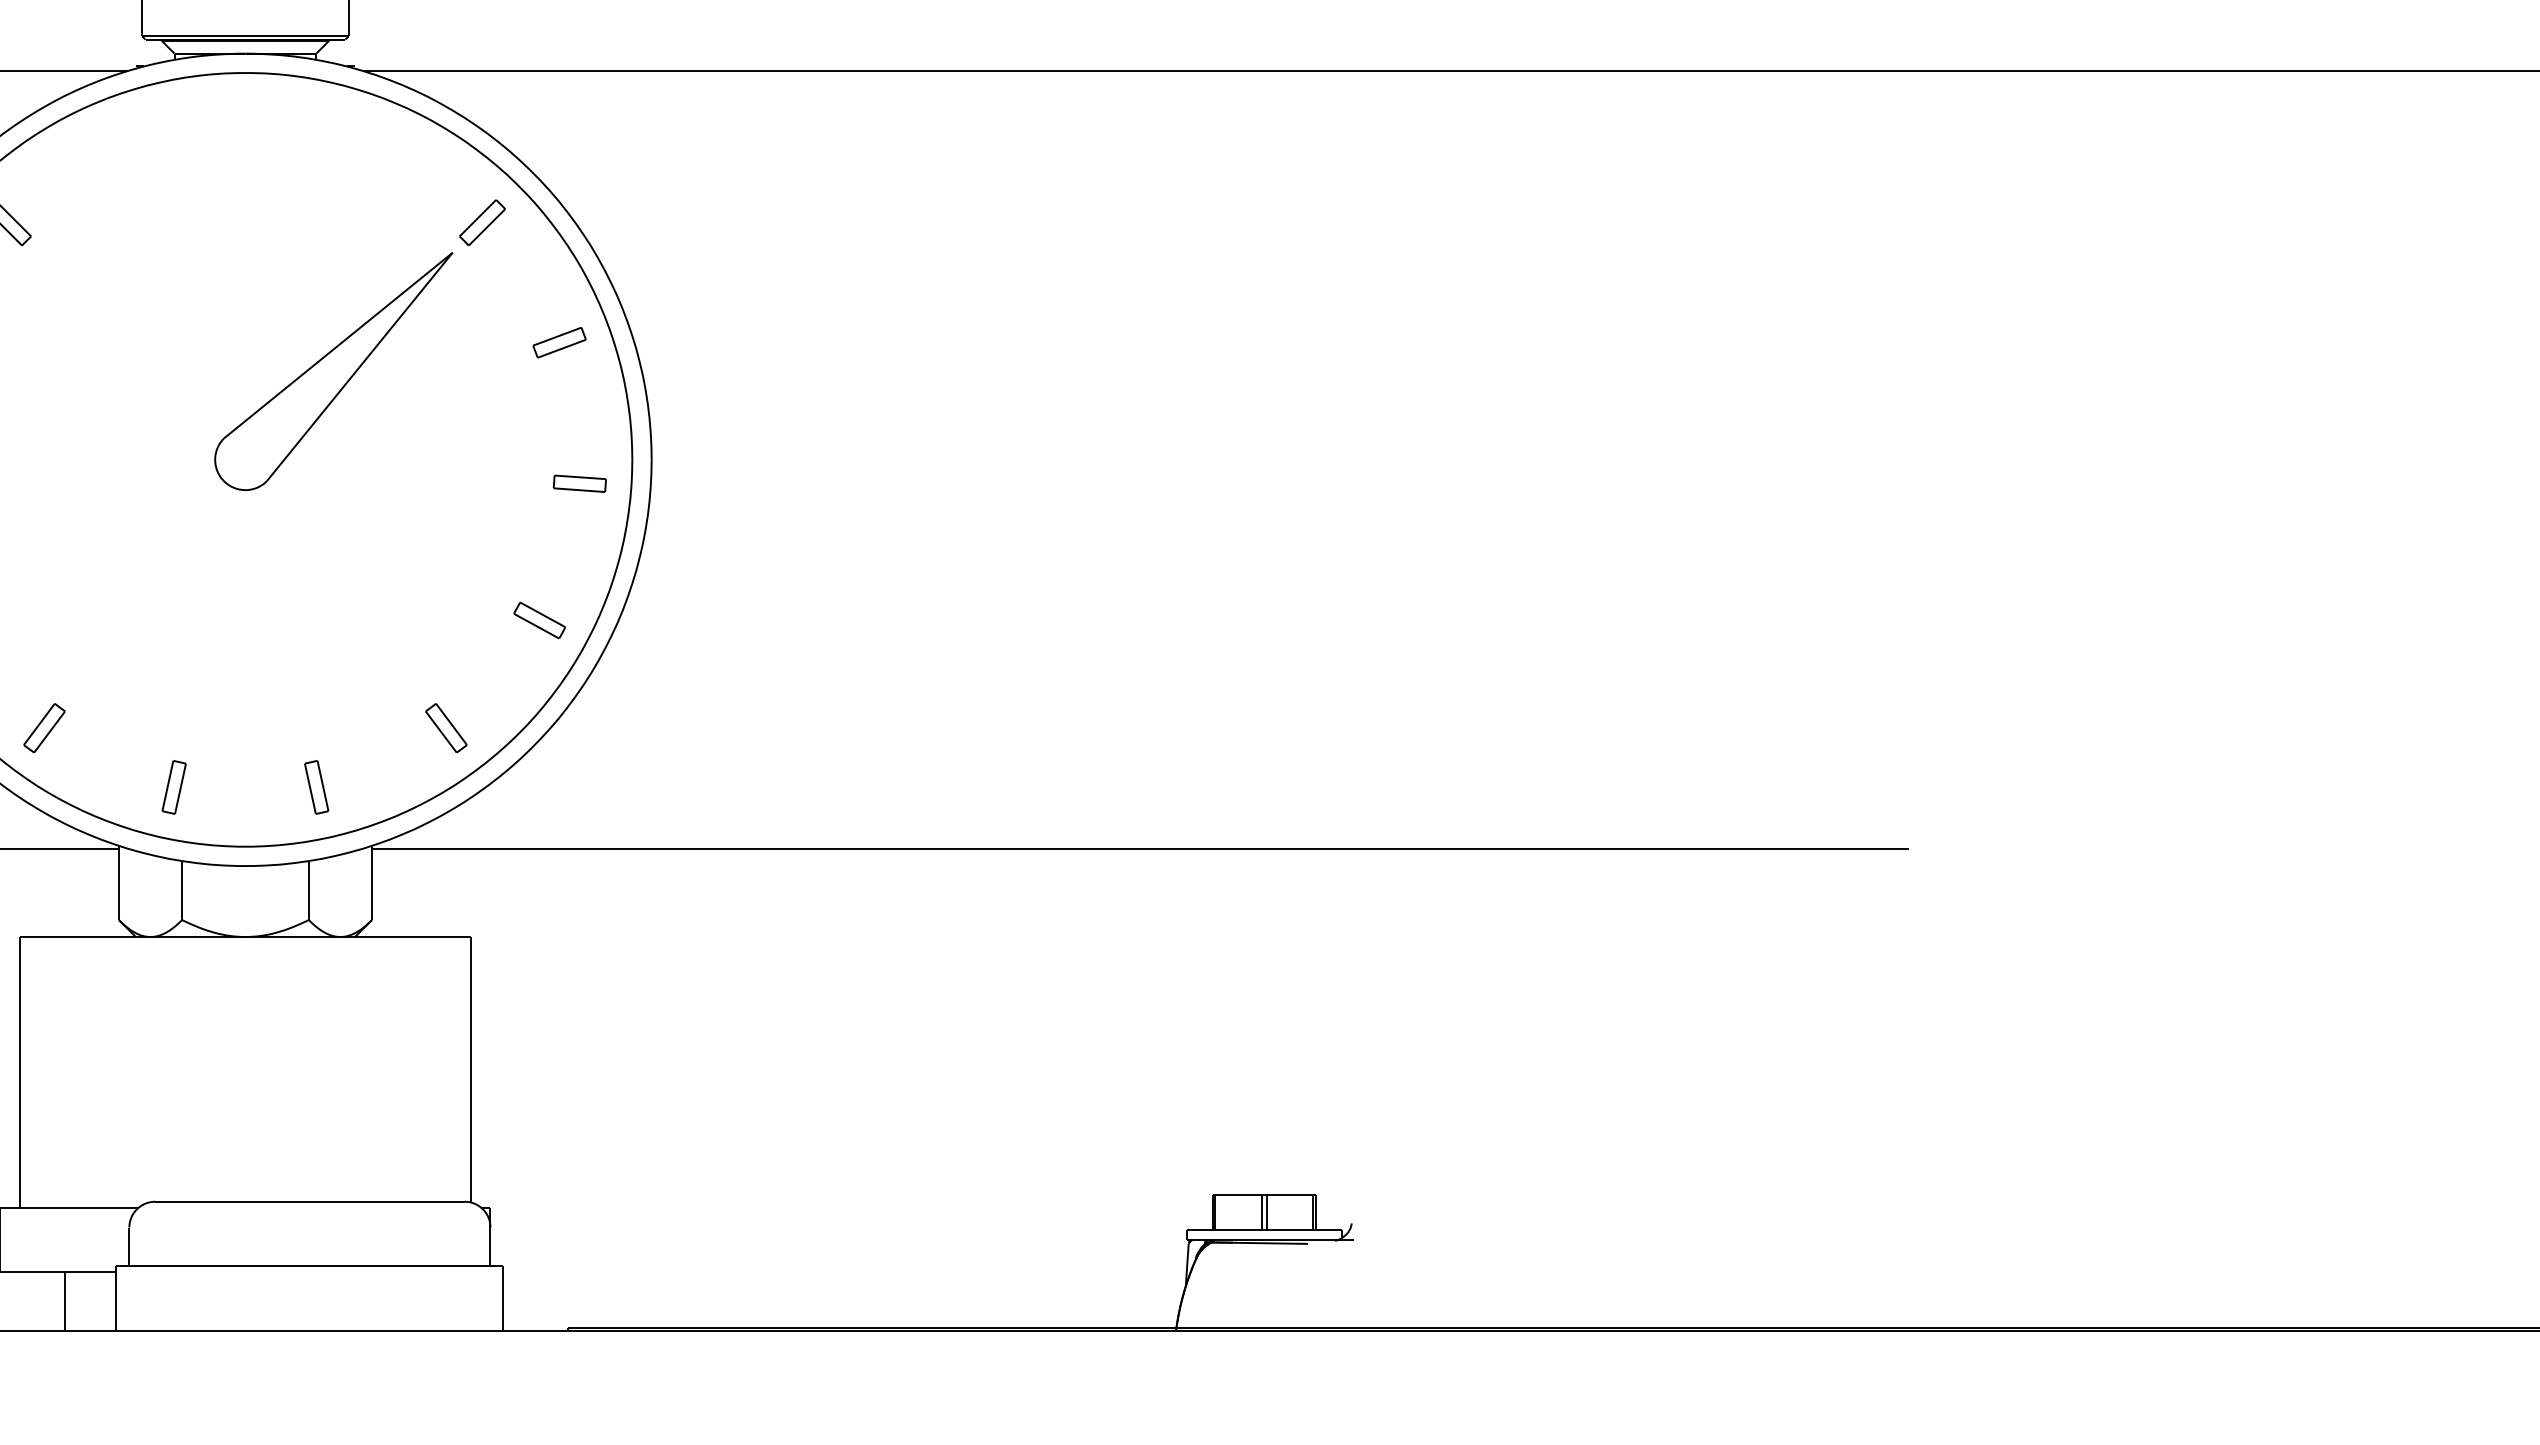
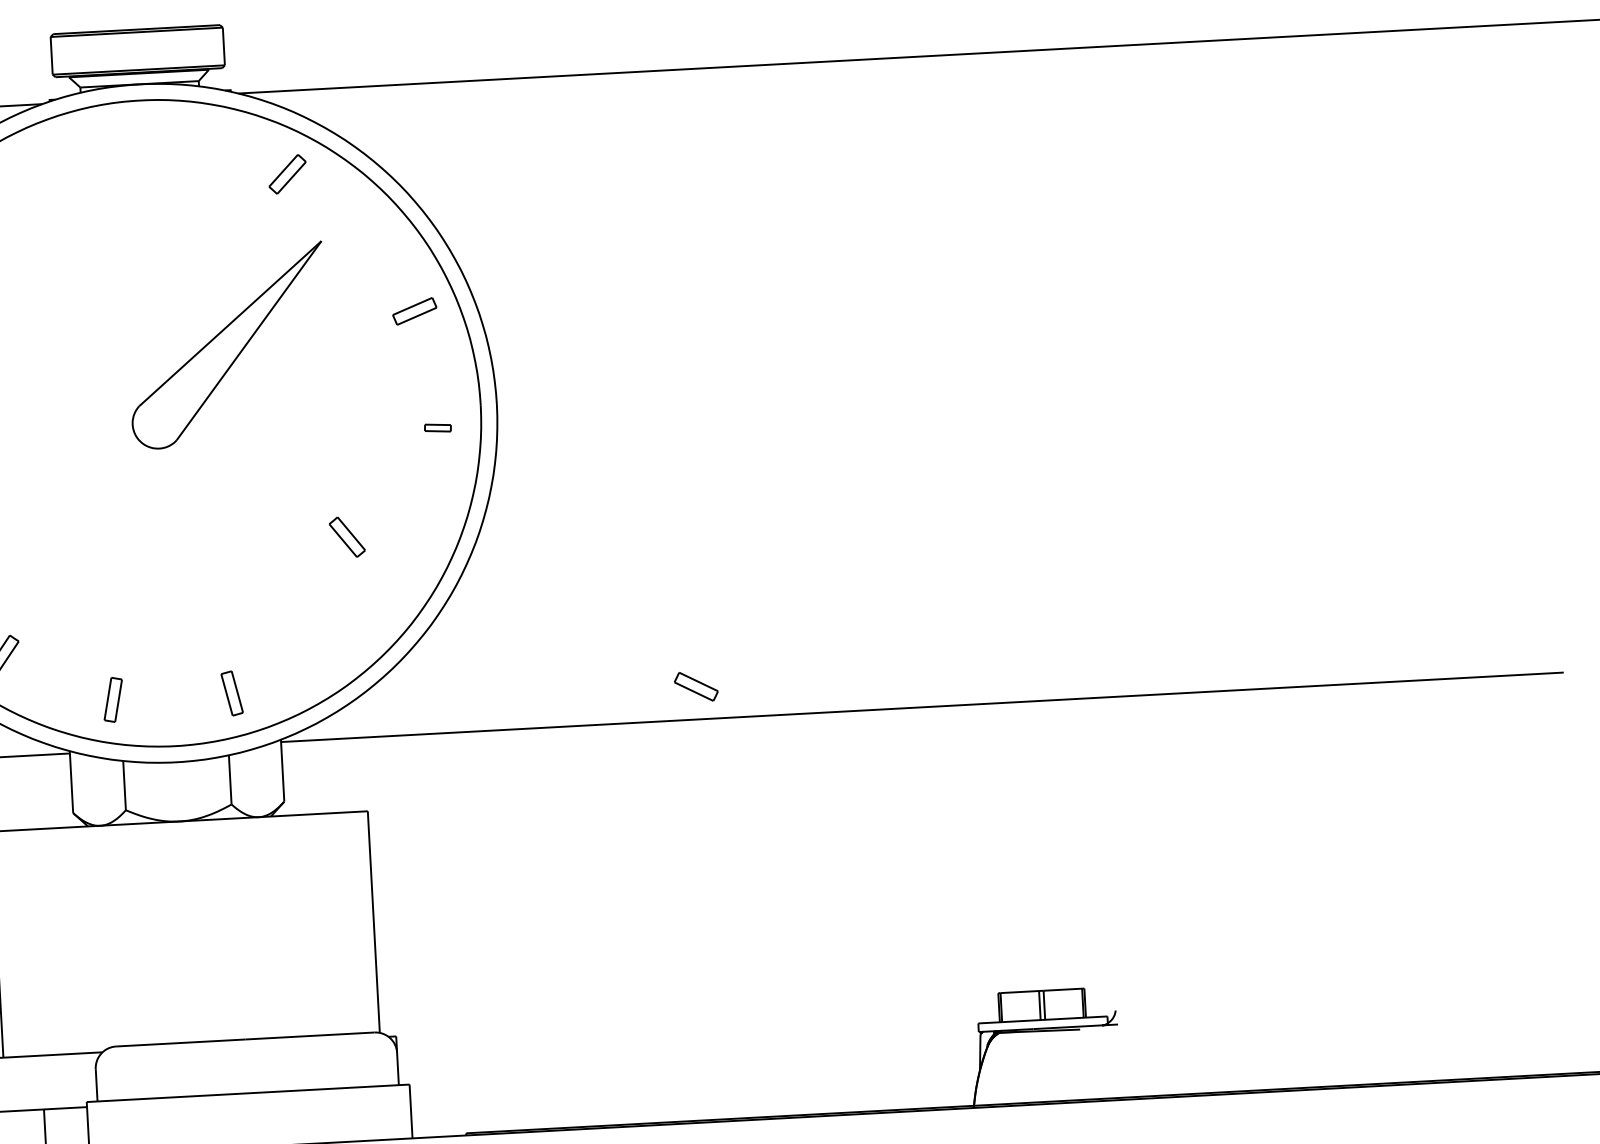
part: (482, 222) -> (287, 174), moved
part: (579, 483) -> (437, 427), size x0.6
part: (539, 620) -> (696, 686), moved
part: (446, 728) -> (347, 537), moved

